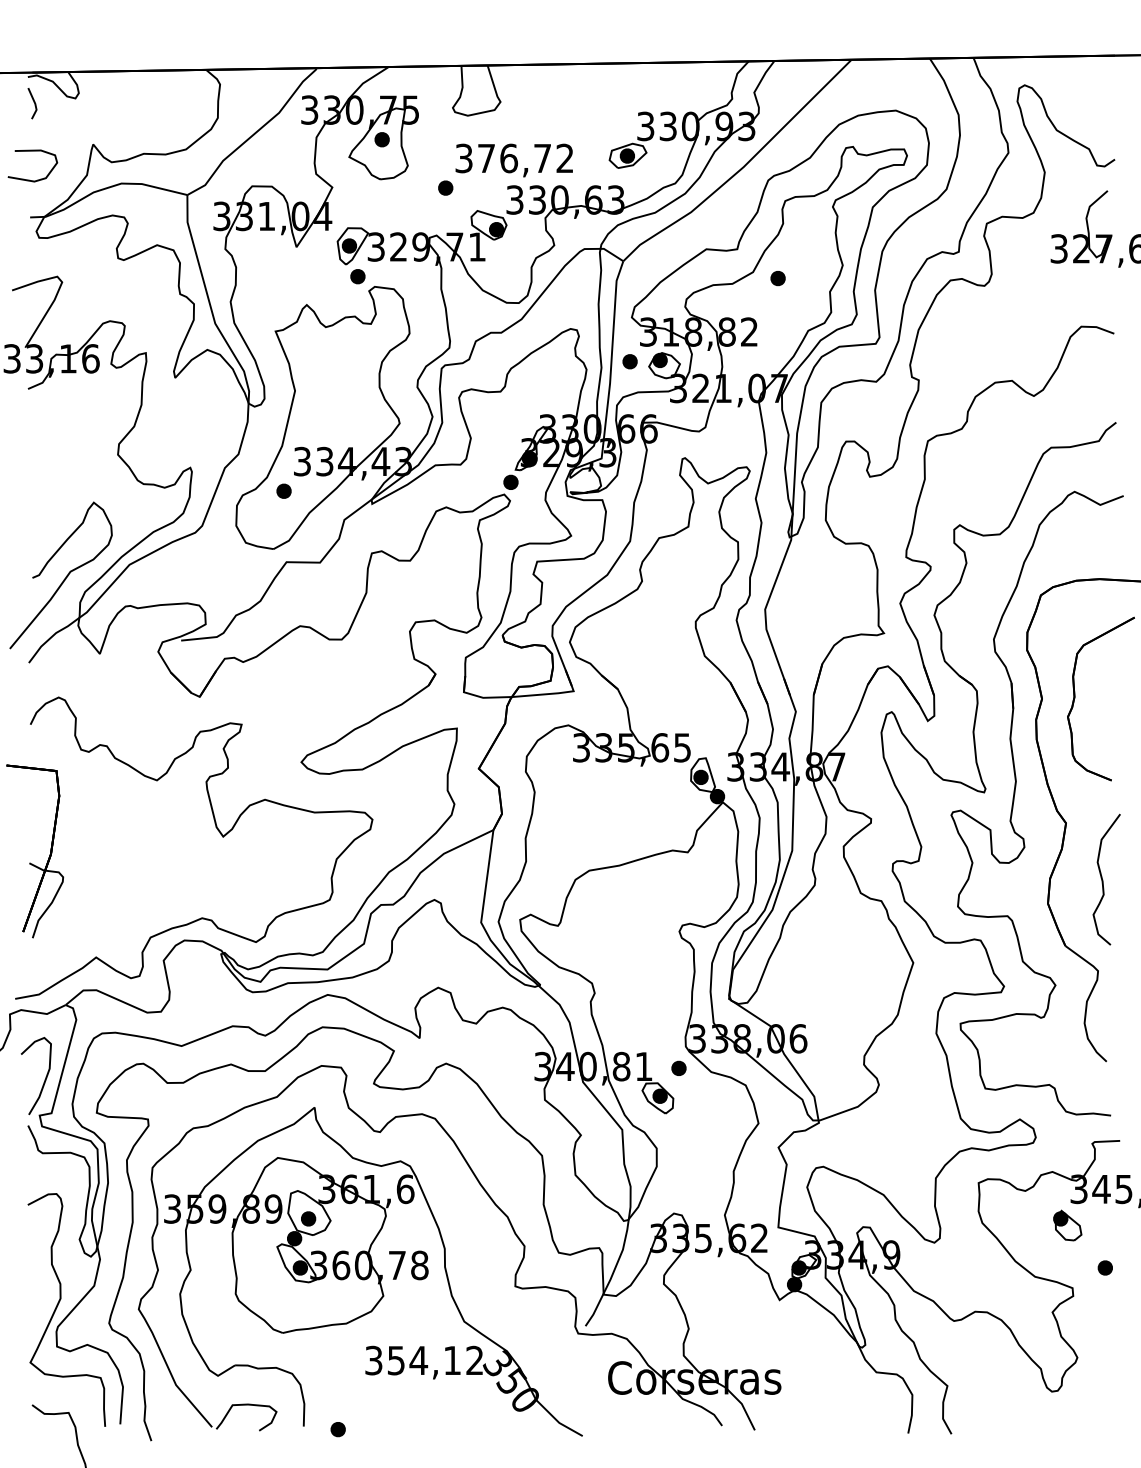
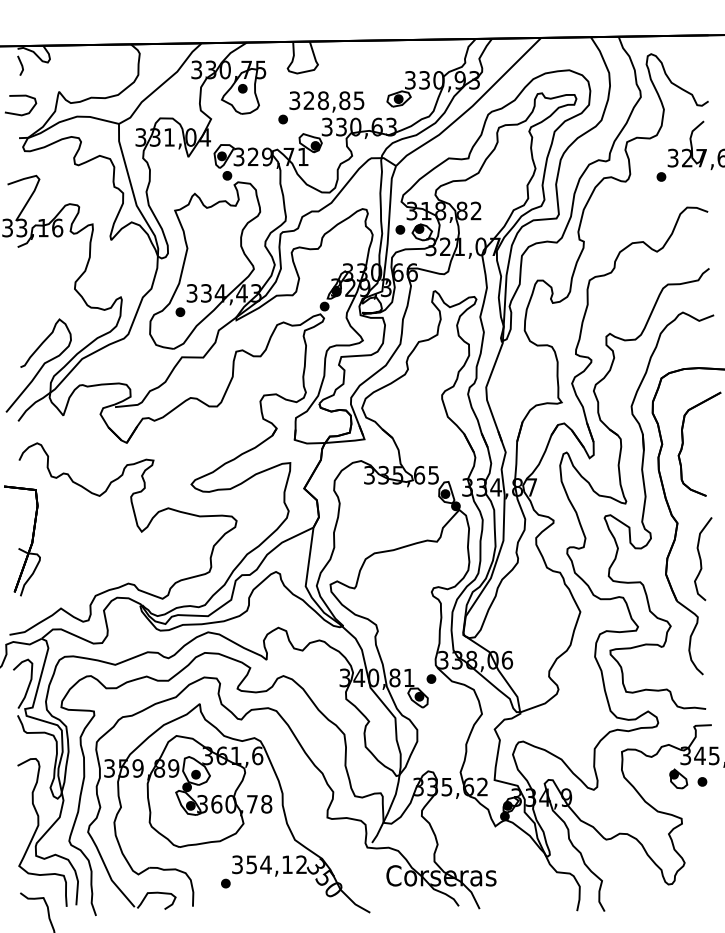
text: (524, 158) -> (333, 100), 376,72 -> 328,85
part: (778, 277) -> (661, 176), moved
part: (1105, 1267) -> (702, 781), moved
part: (337, 1429) -> (225, 883), moved

